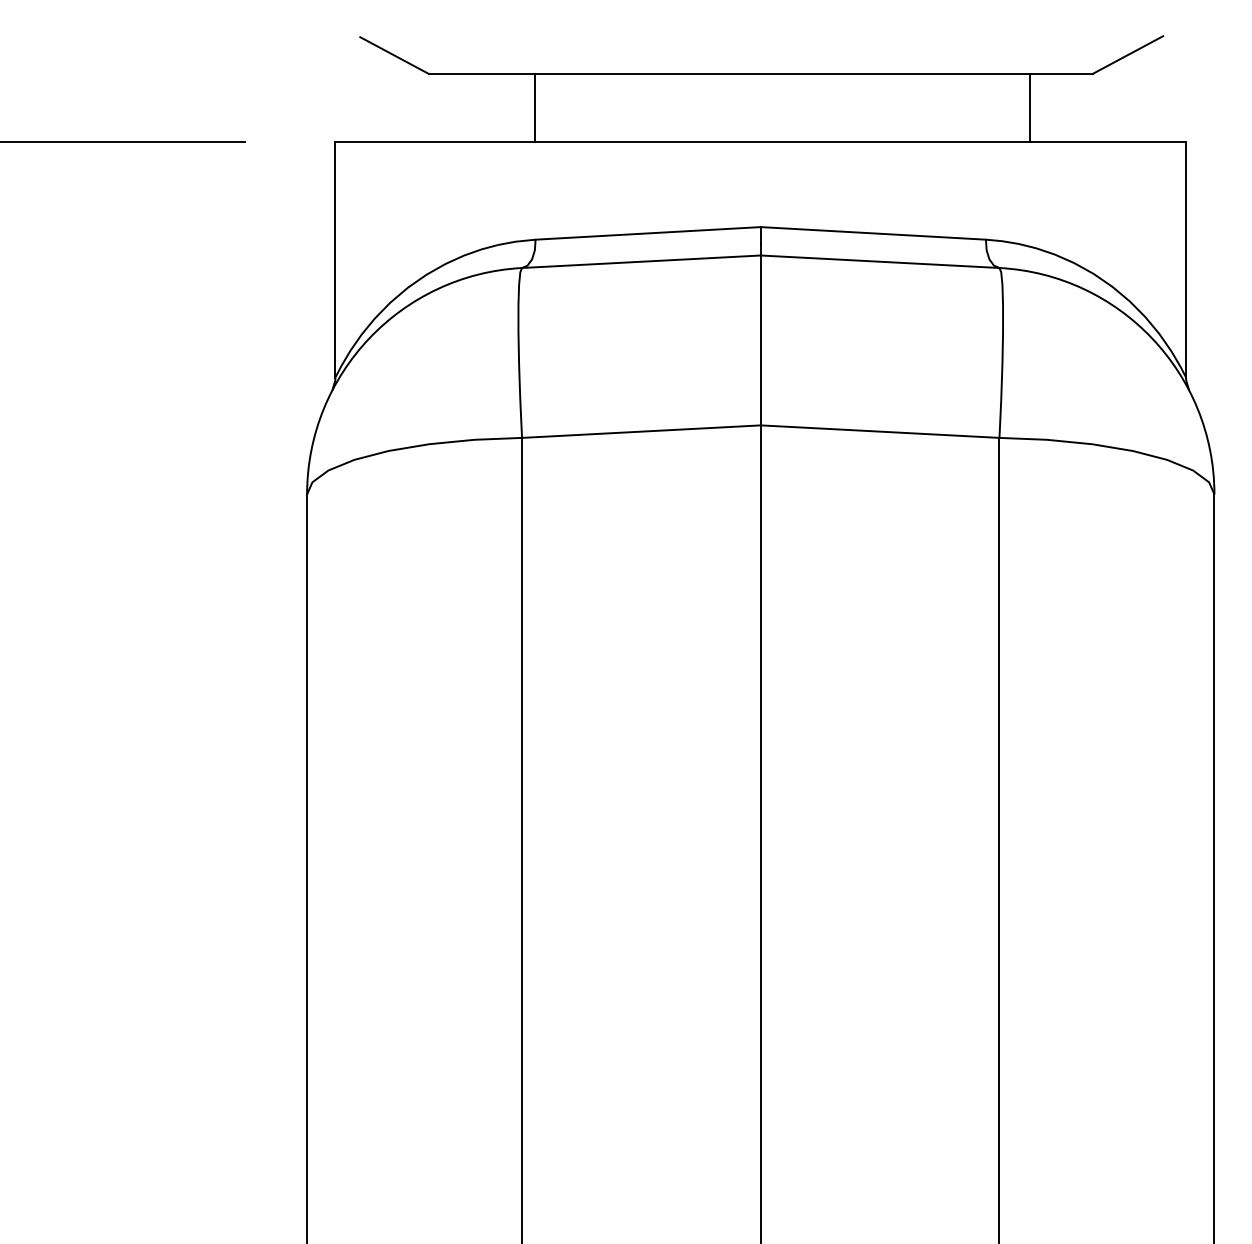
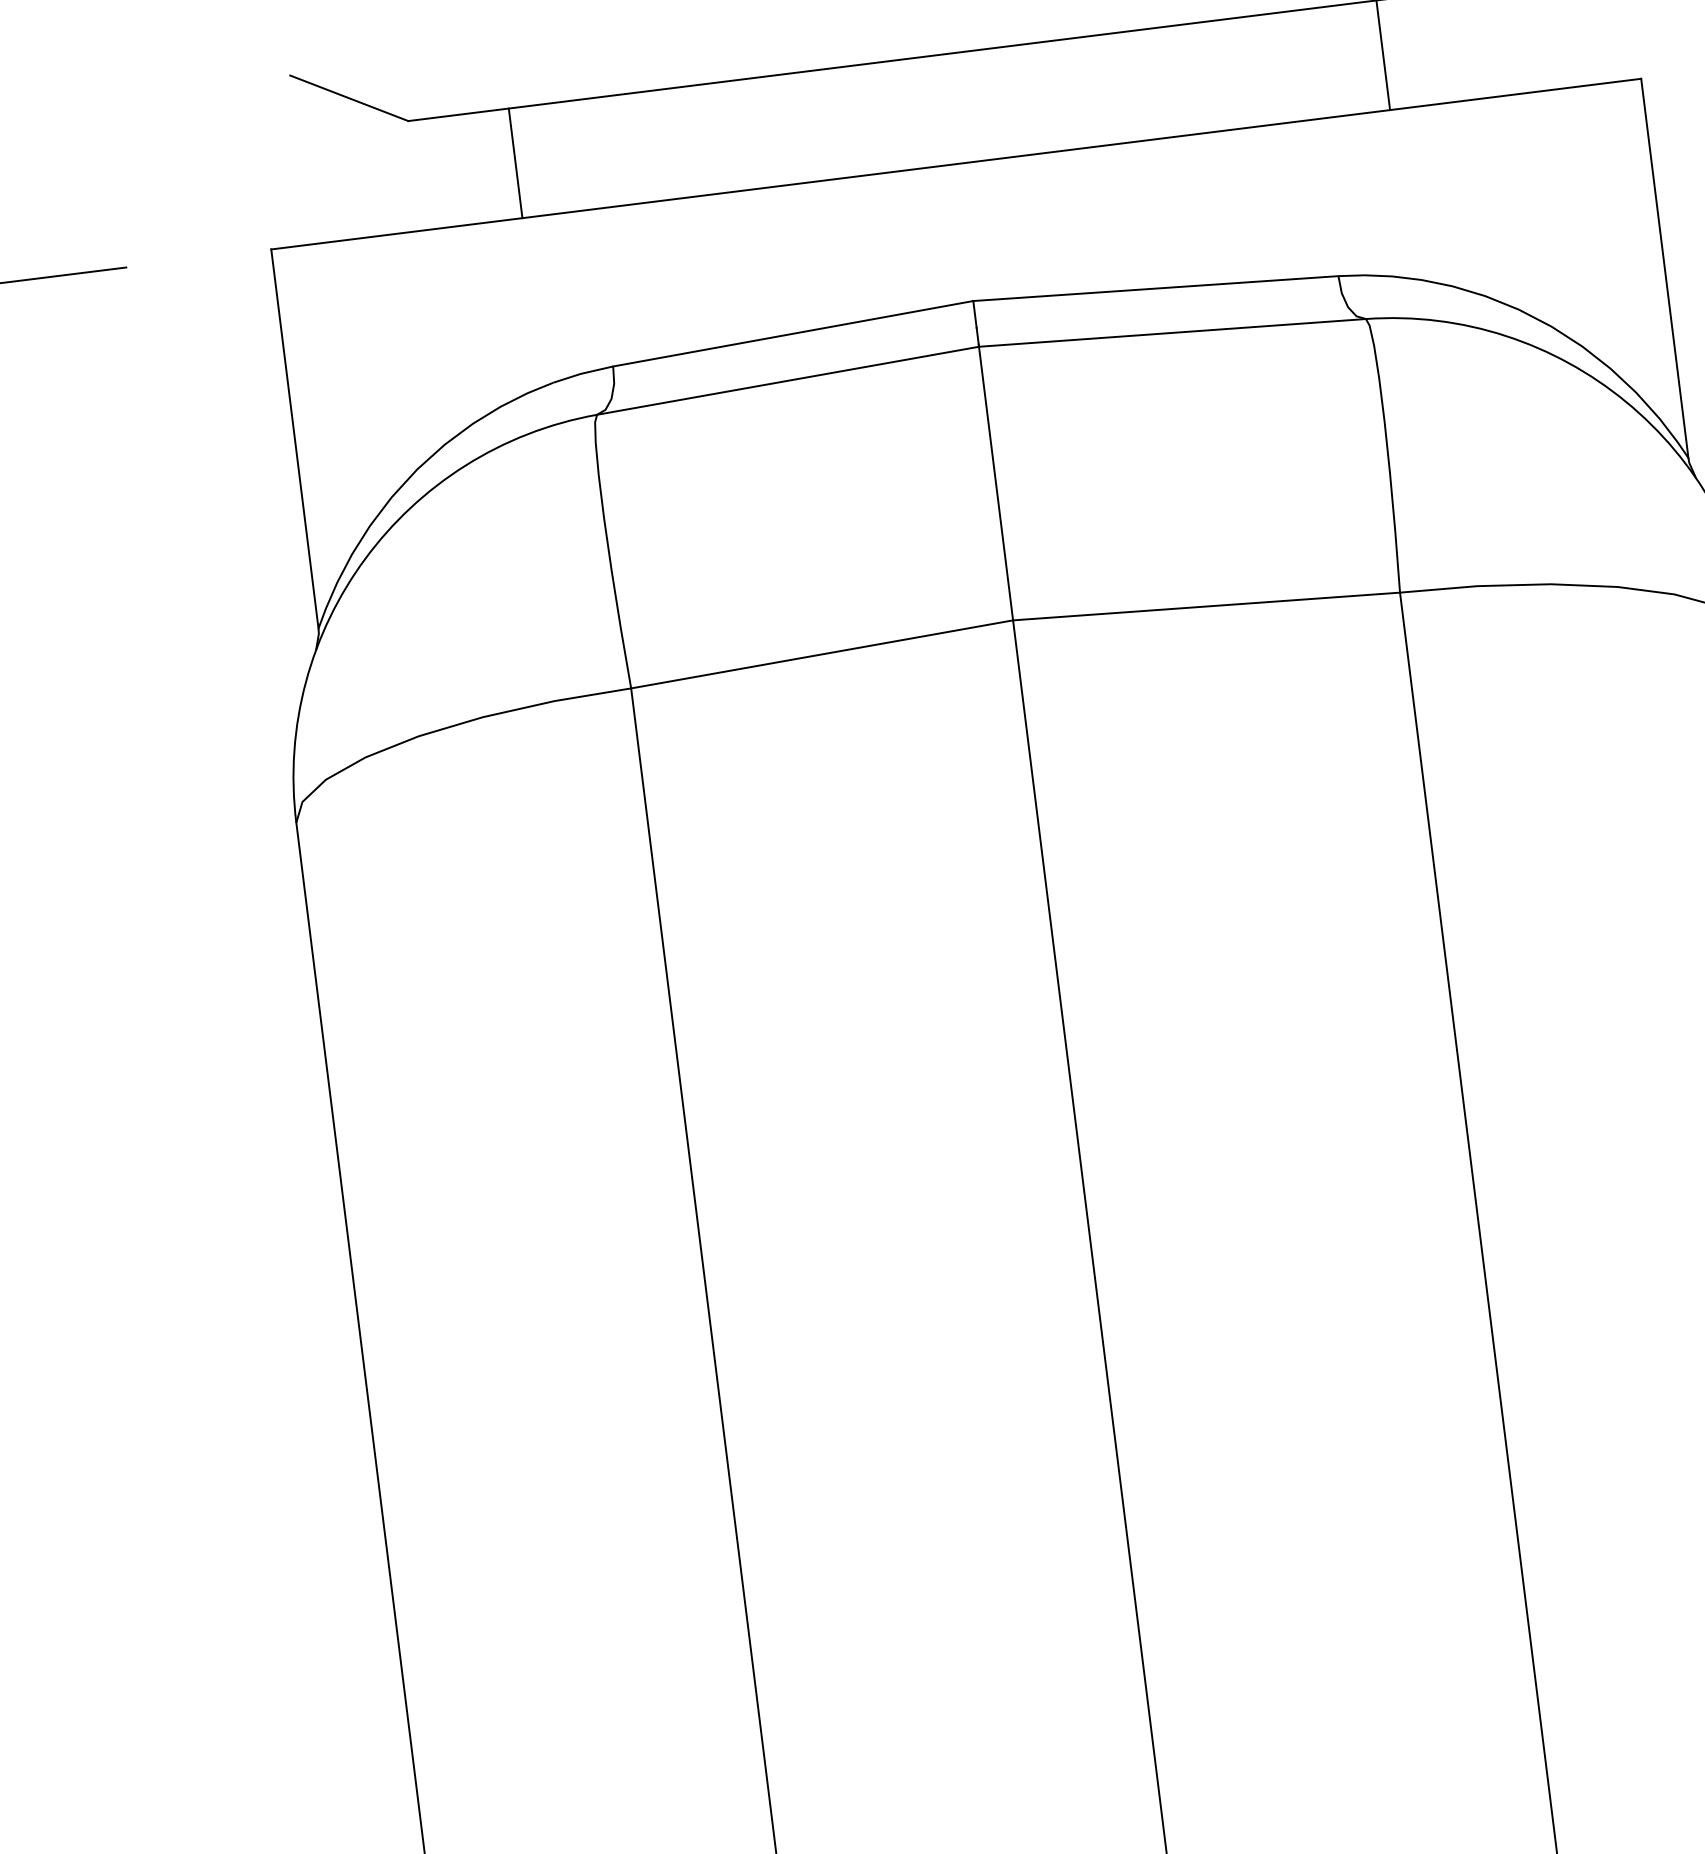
line: (535, 108) -> (515, 164), moved

